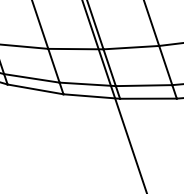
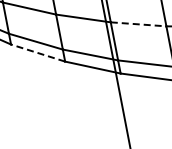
line: (131, 47) -> (138, 24), solid -> dashed
line: (35, 89) -> (38, 53), solid -> dashed

